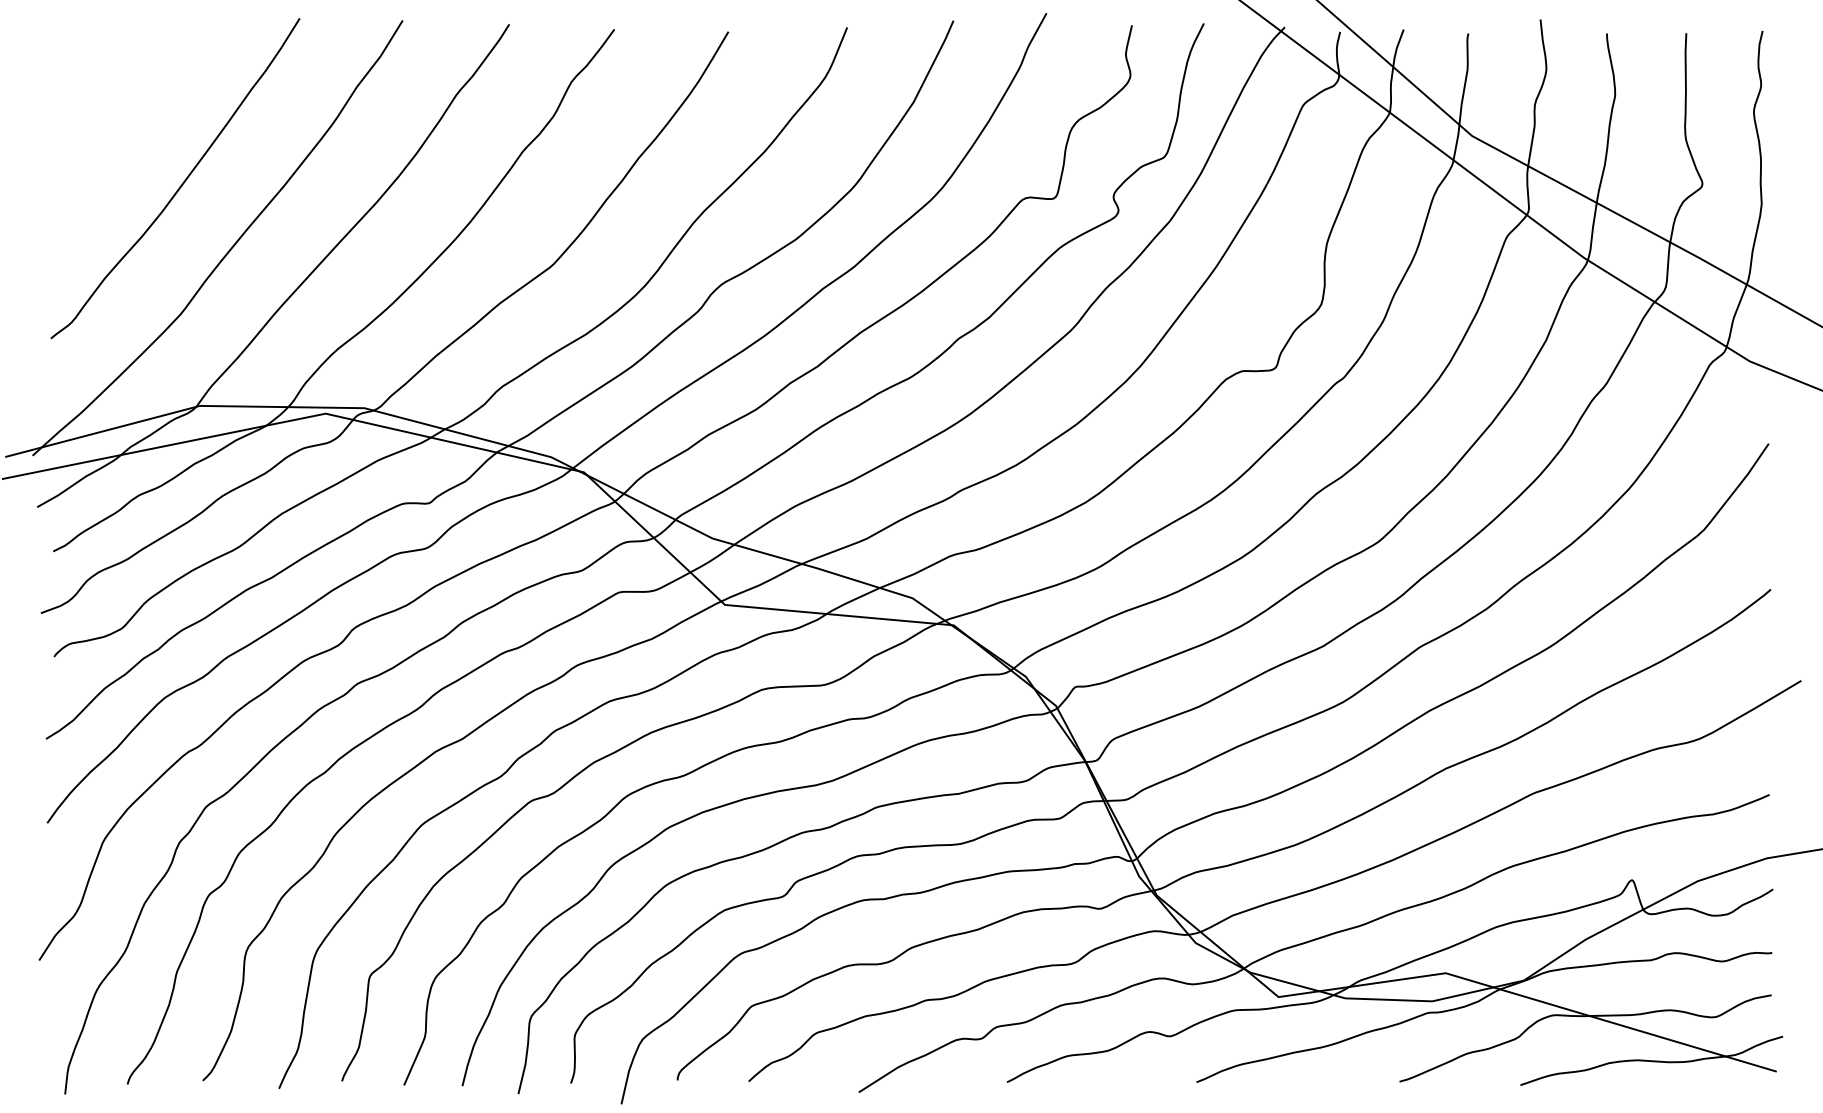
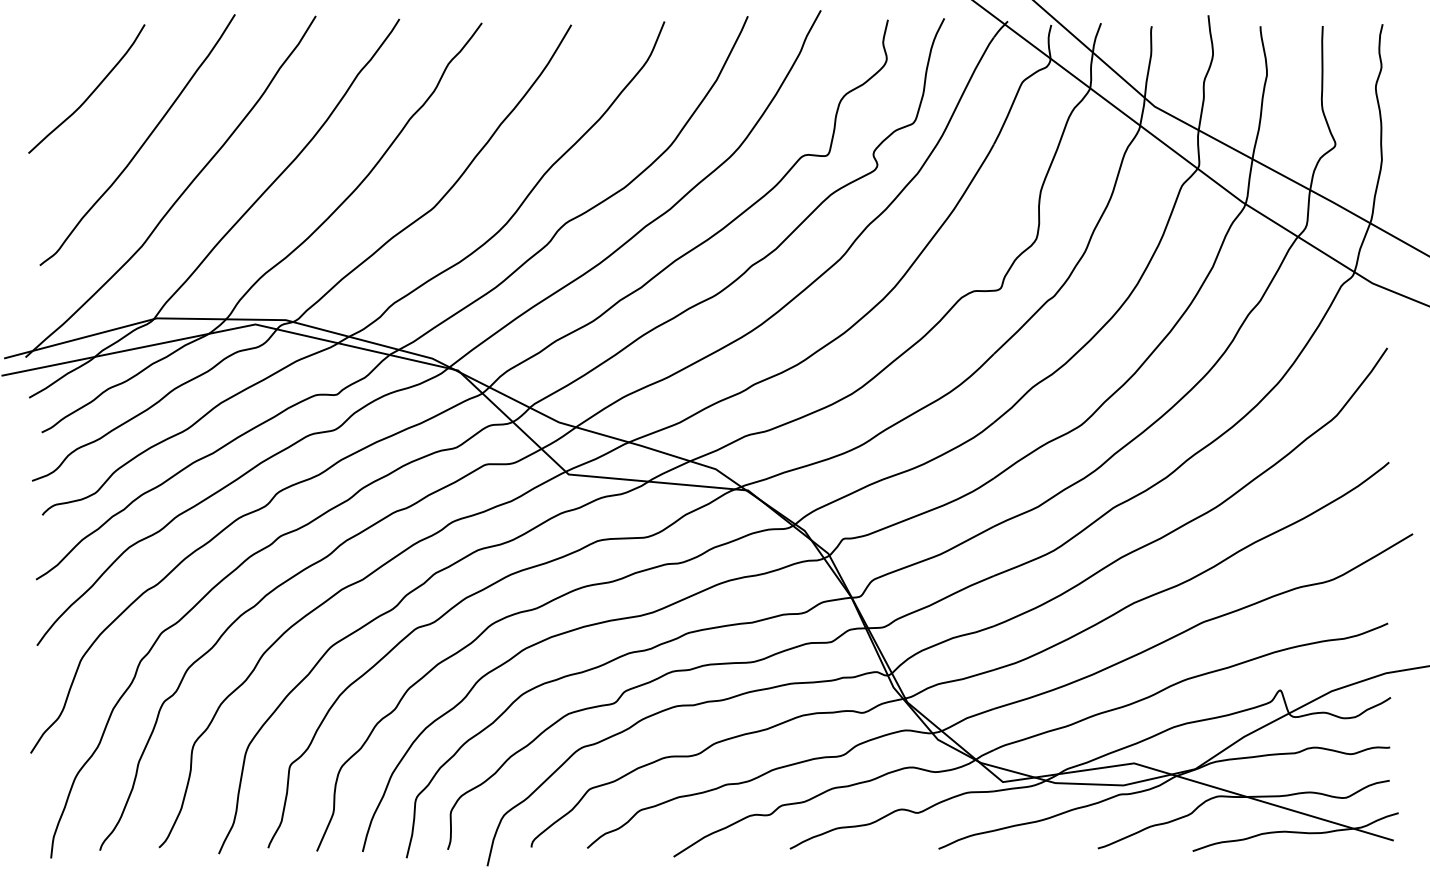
curve: (116, 117) -> (91, 92), added

